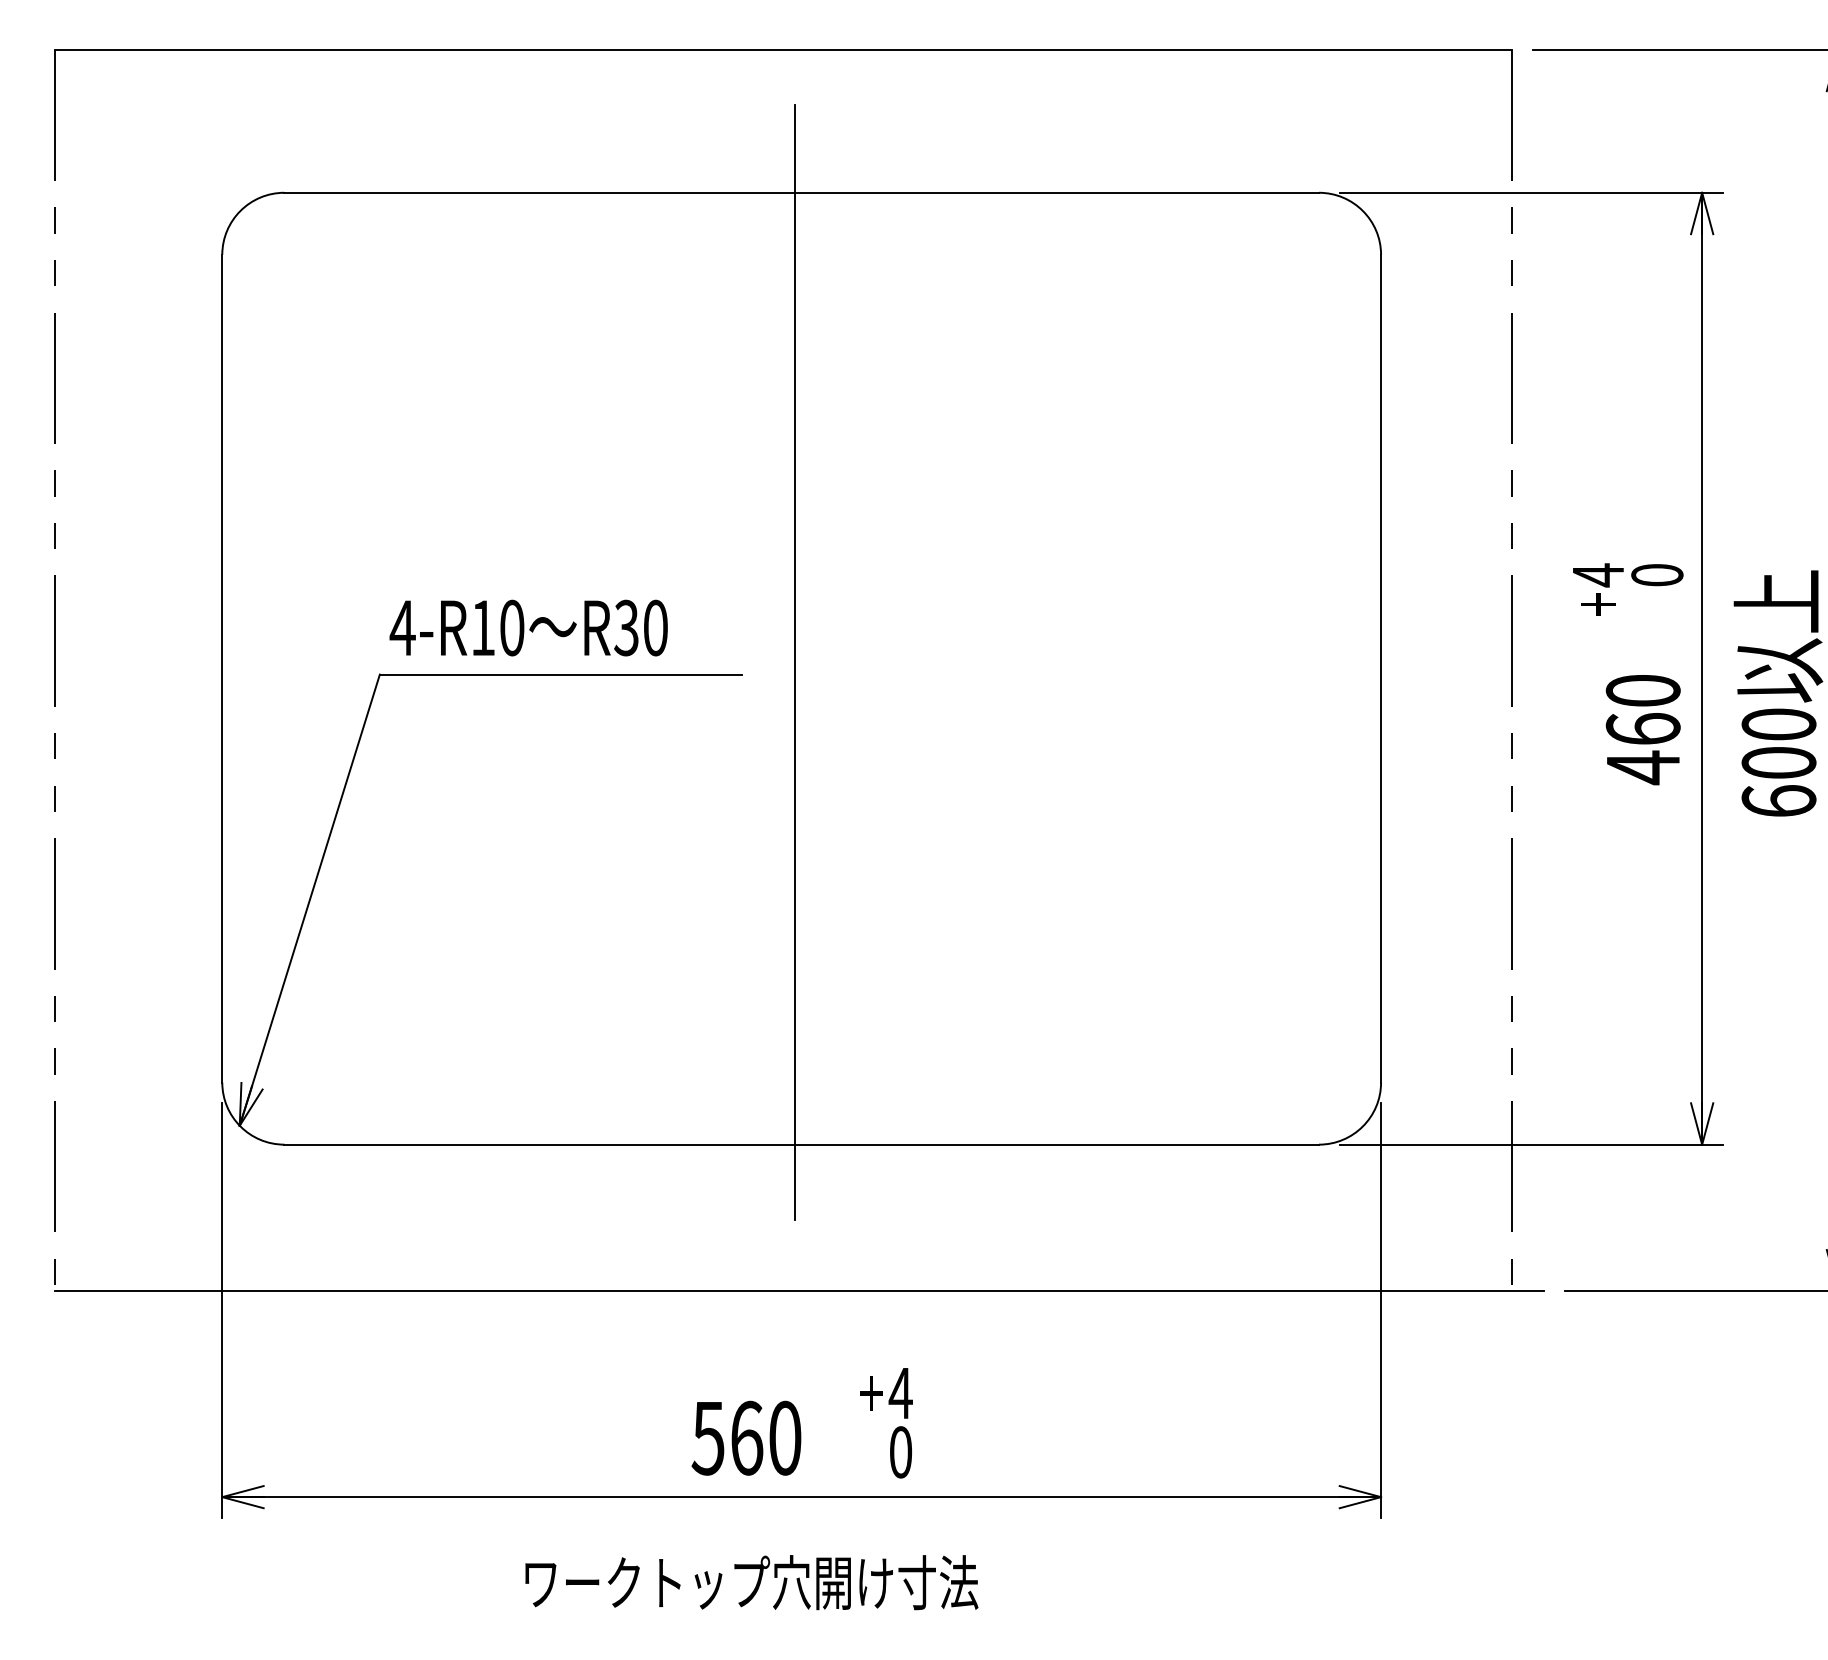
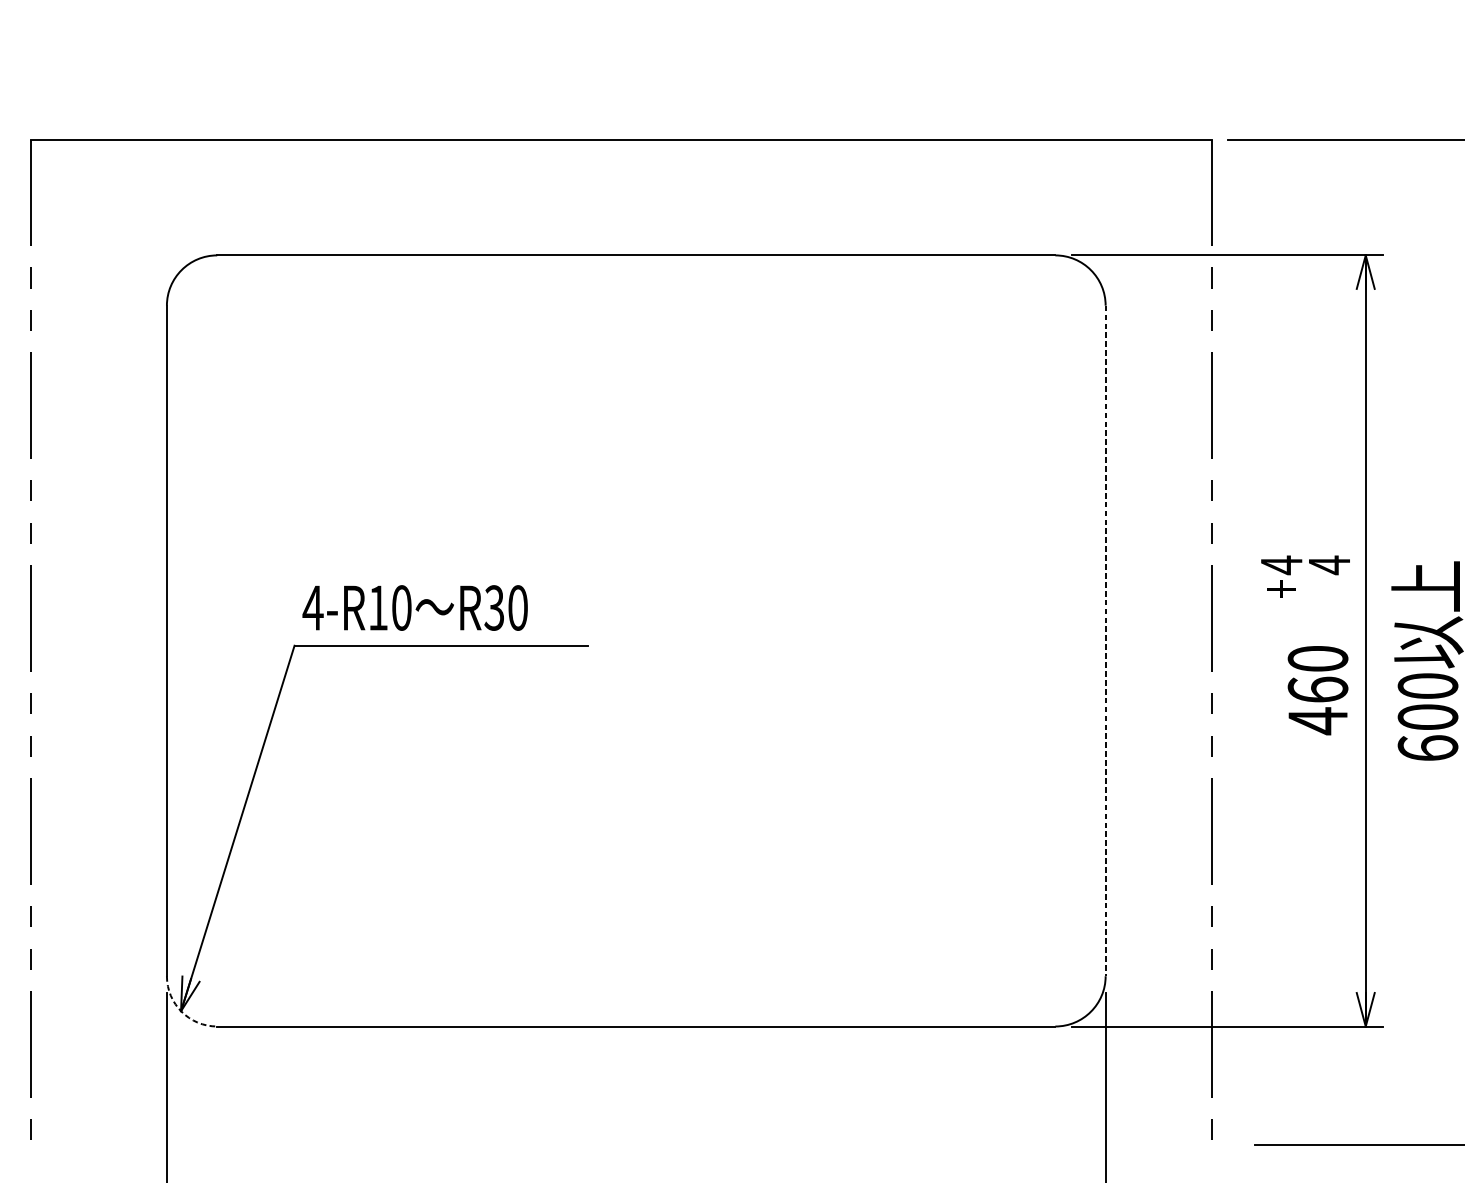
text: (1657, 575) -> (1329, 565), 0 -> 4
line: (794, 661) -> (630, 635), removed
line: (1381, 668) -> (1105, 640), solid -> dashed
arc: (240, 1126) -> (181, 1011), solid -> dashed
line: (799, 1291) -> (634, 1145), removed

